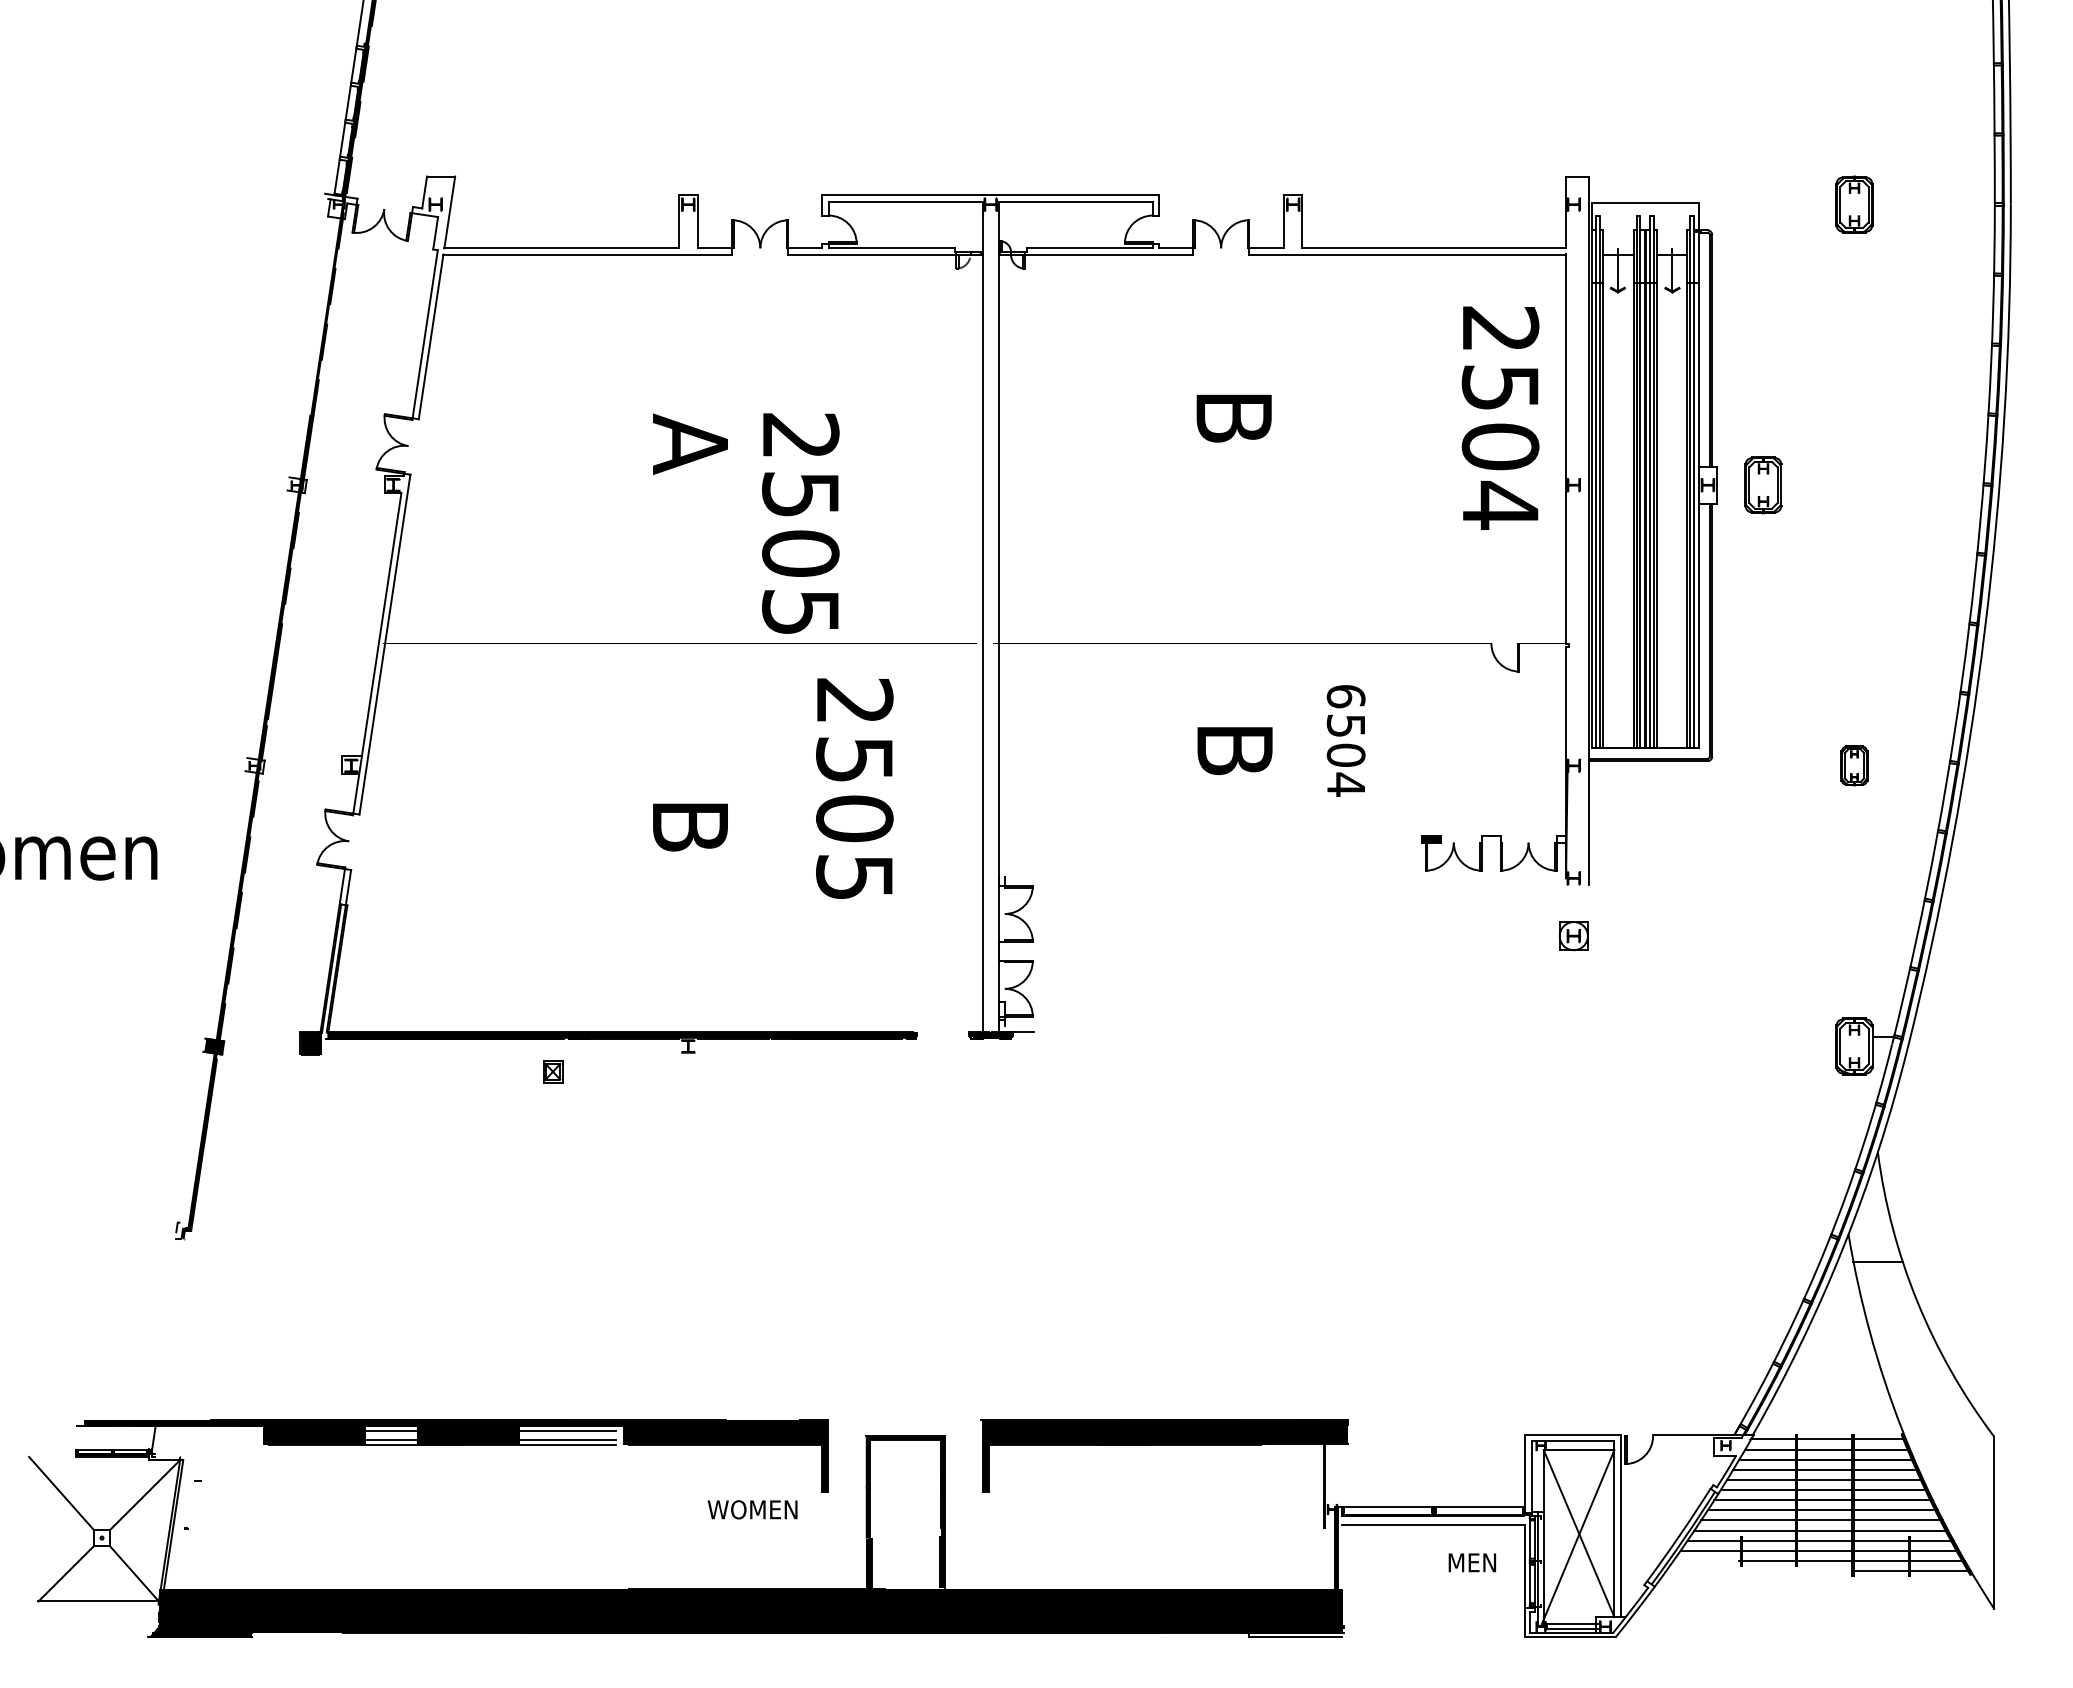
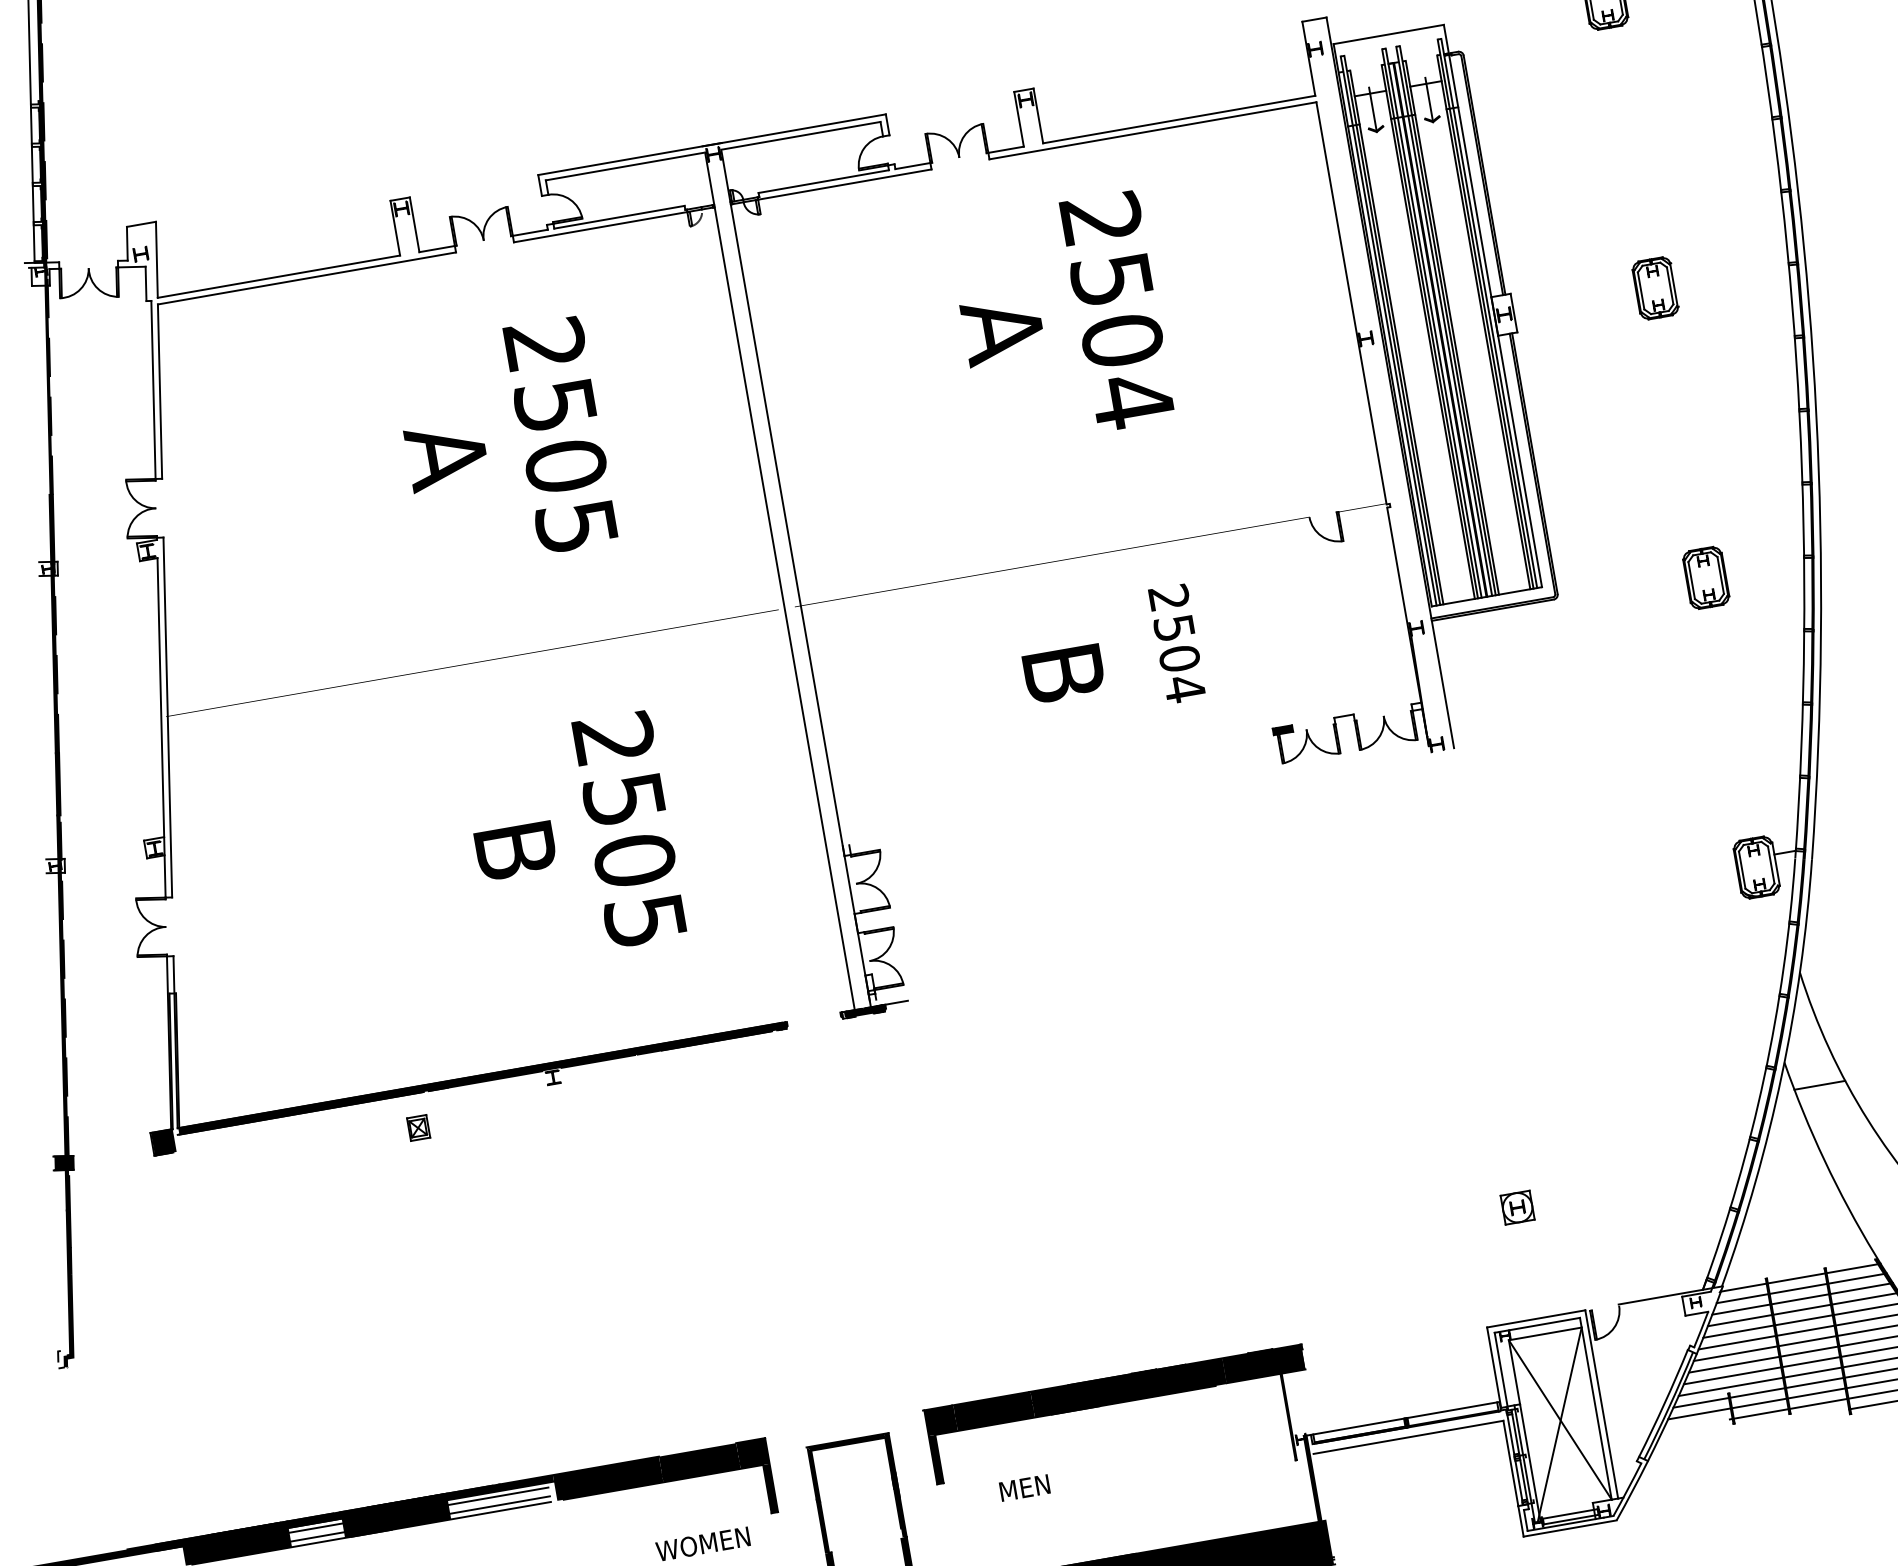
text: (1233, 417) -> (1002, 330), B -> A
text: (1500, 417) -> (1117, 310), moved
part: (1763, 485) -> (1655, 288), moved
text: (800, 523) -> (560, 435), moved
text: (1345, 696) -> (1168, 598), 6504 -> 2504
part: (1854, 765) -> (1706, 577), size x1.43
text: (854, 788) -> (629, 829), moved
part: (1573, 936) -> (1517, 1208), moved
text: (1471, 1562) -> (1023, 1487), moved

